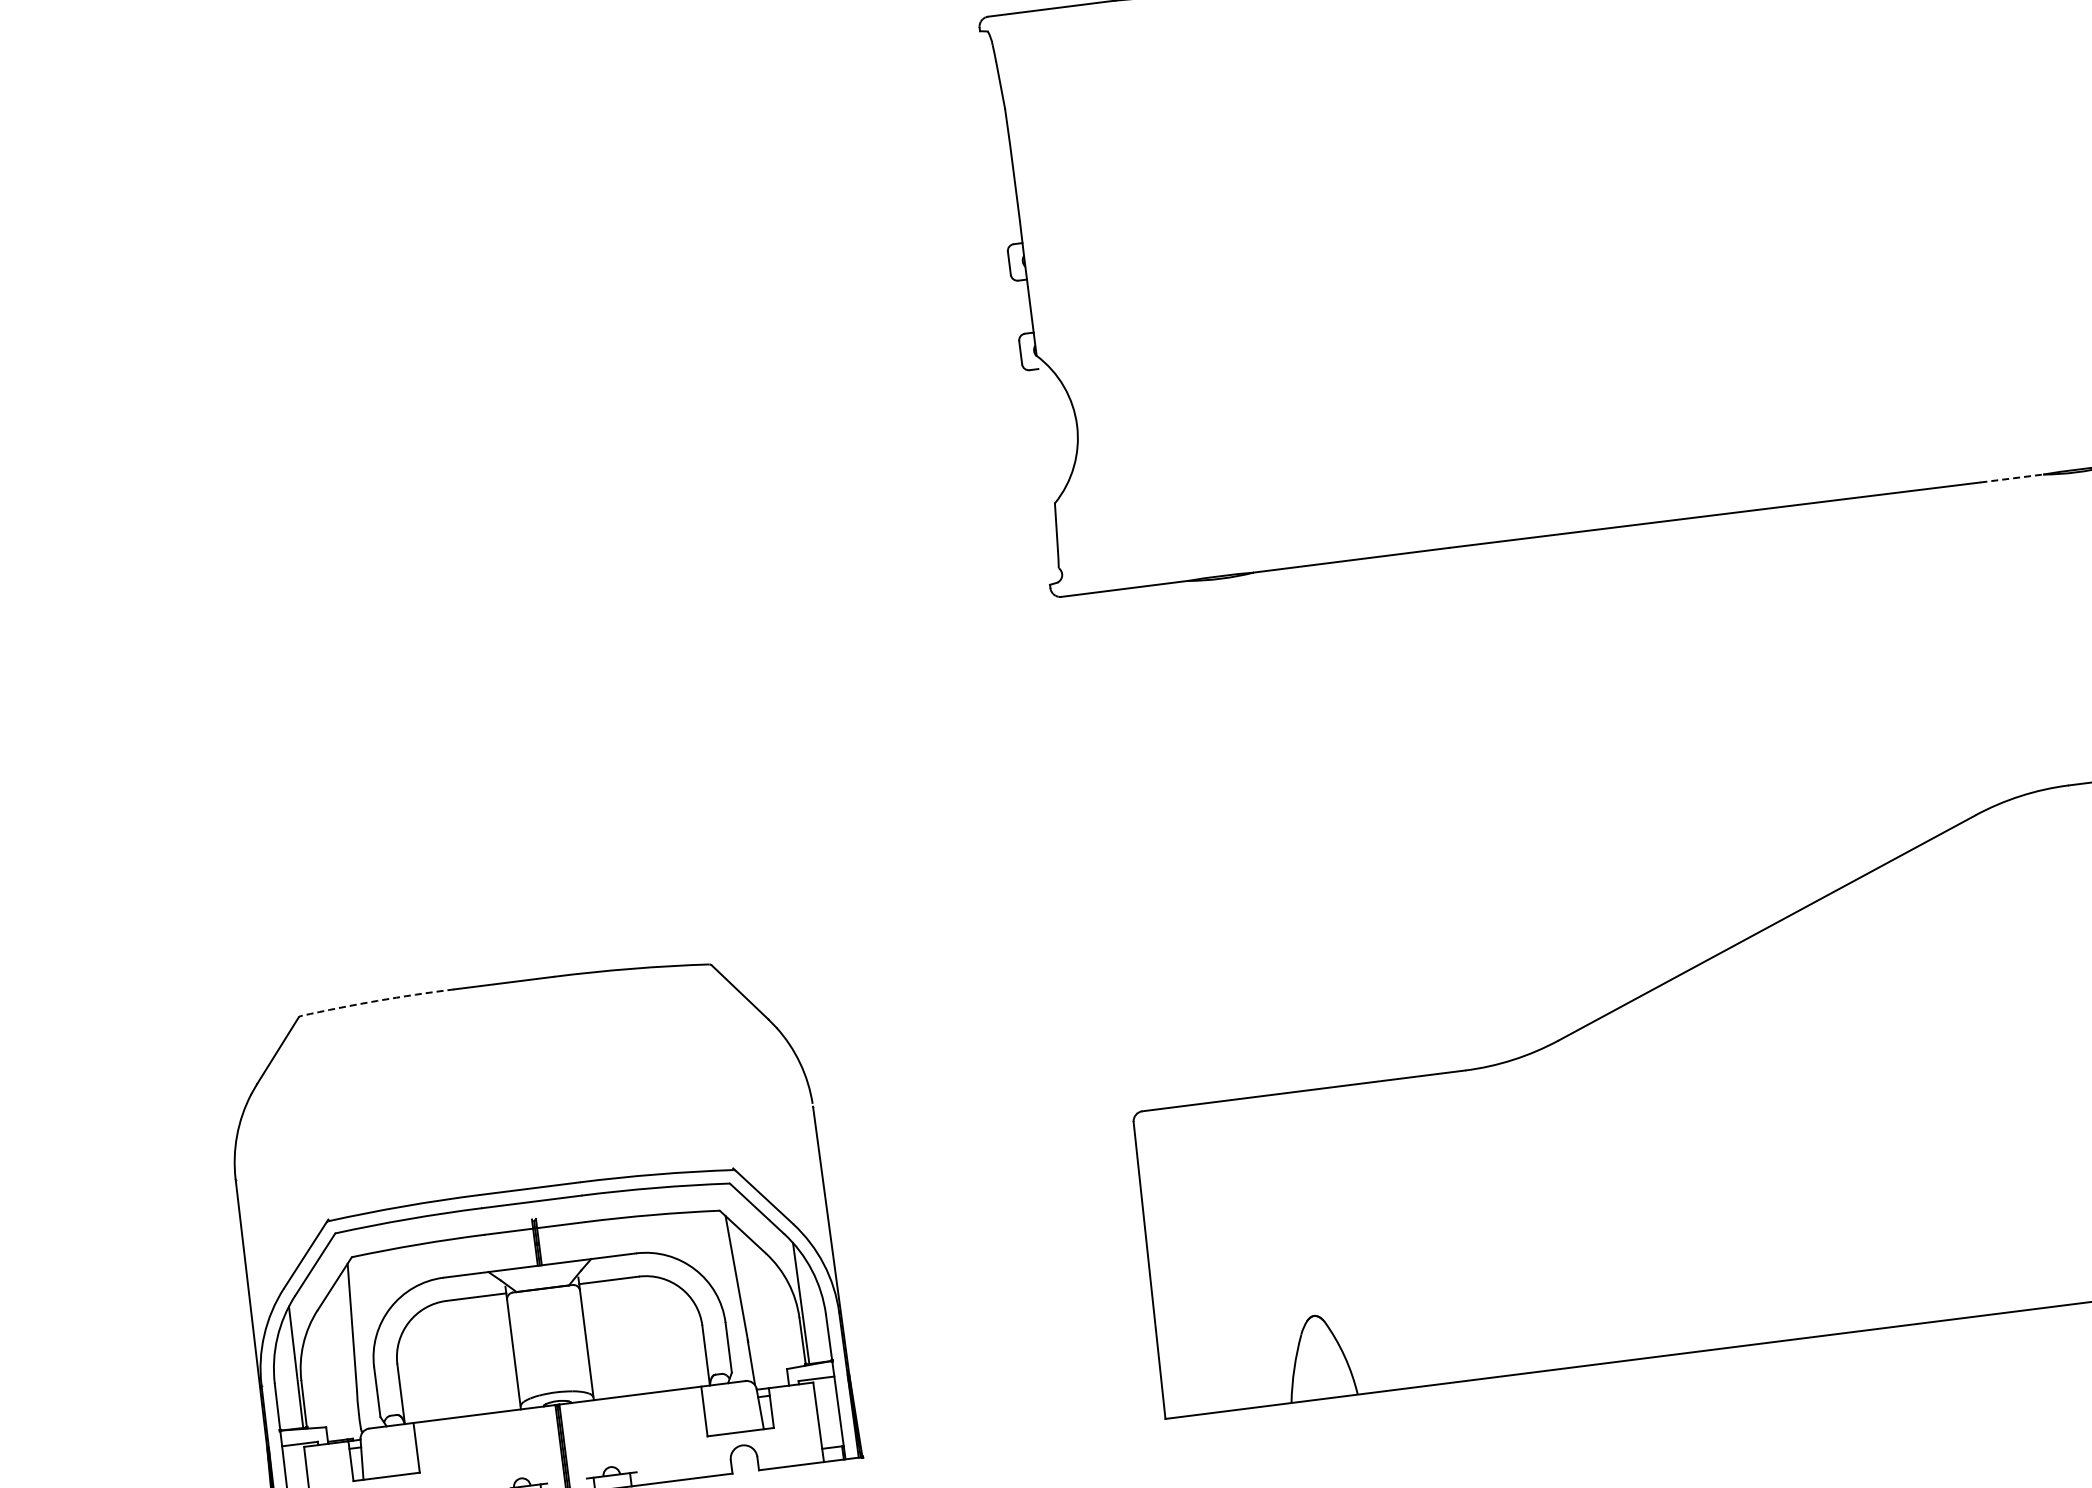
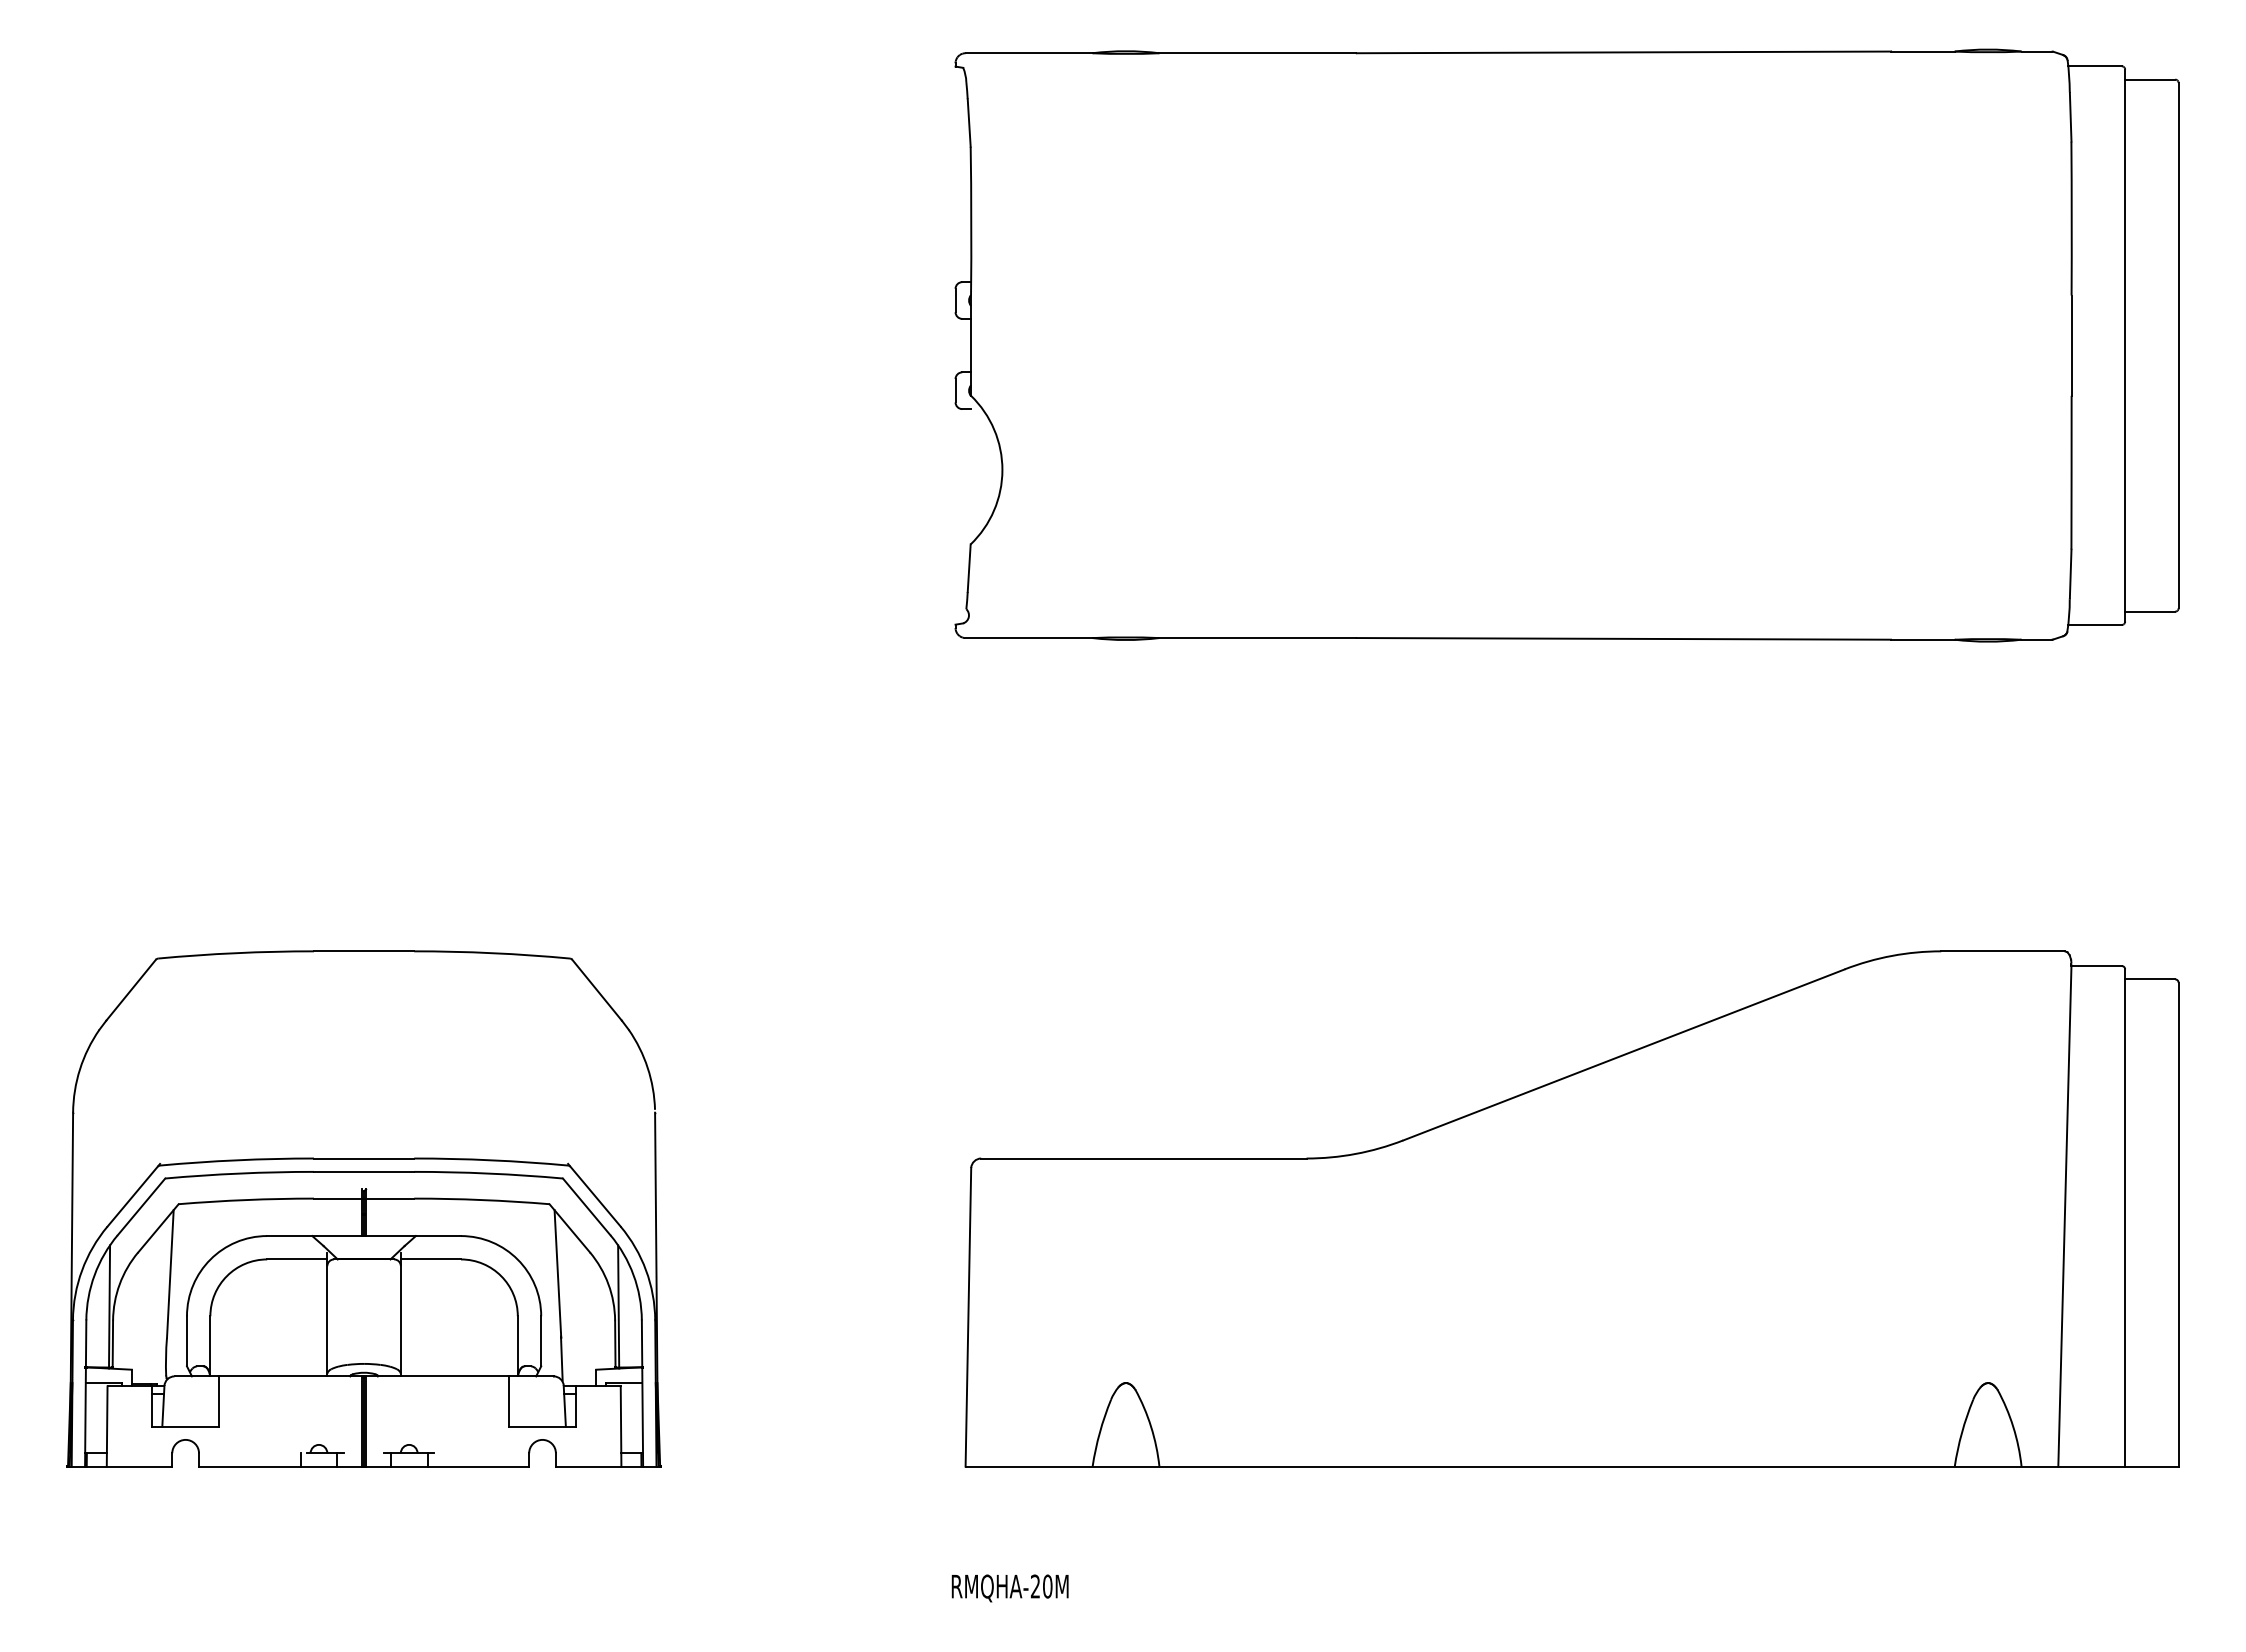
line: (2012, 478) -> (1923, 639), dashed -> solid
arc: (377, 1001) -> (236, 953), dashed -> solid

